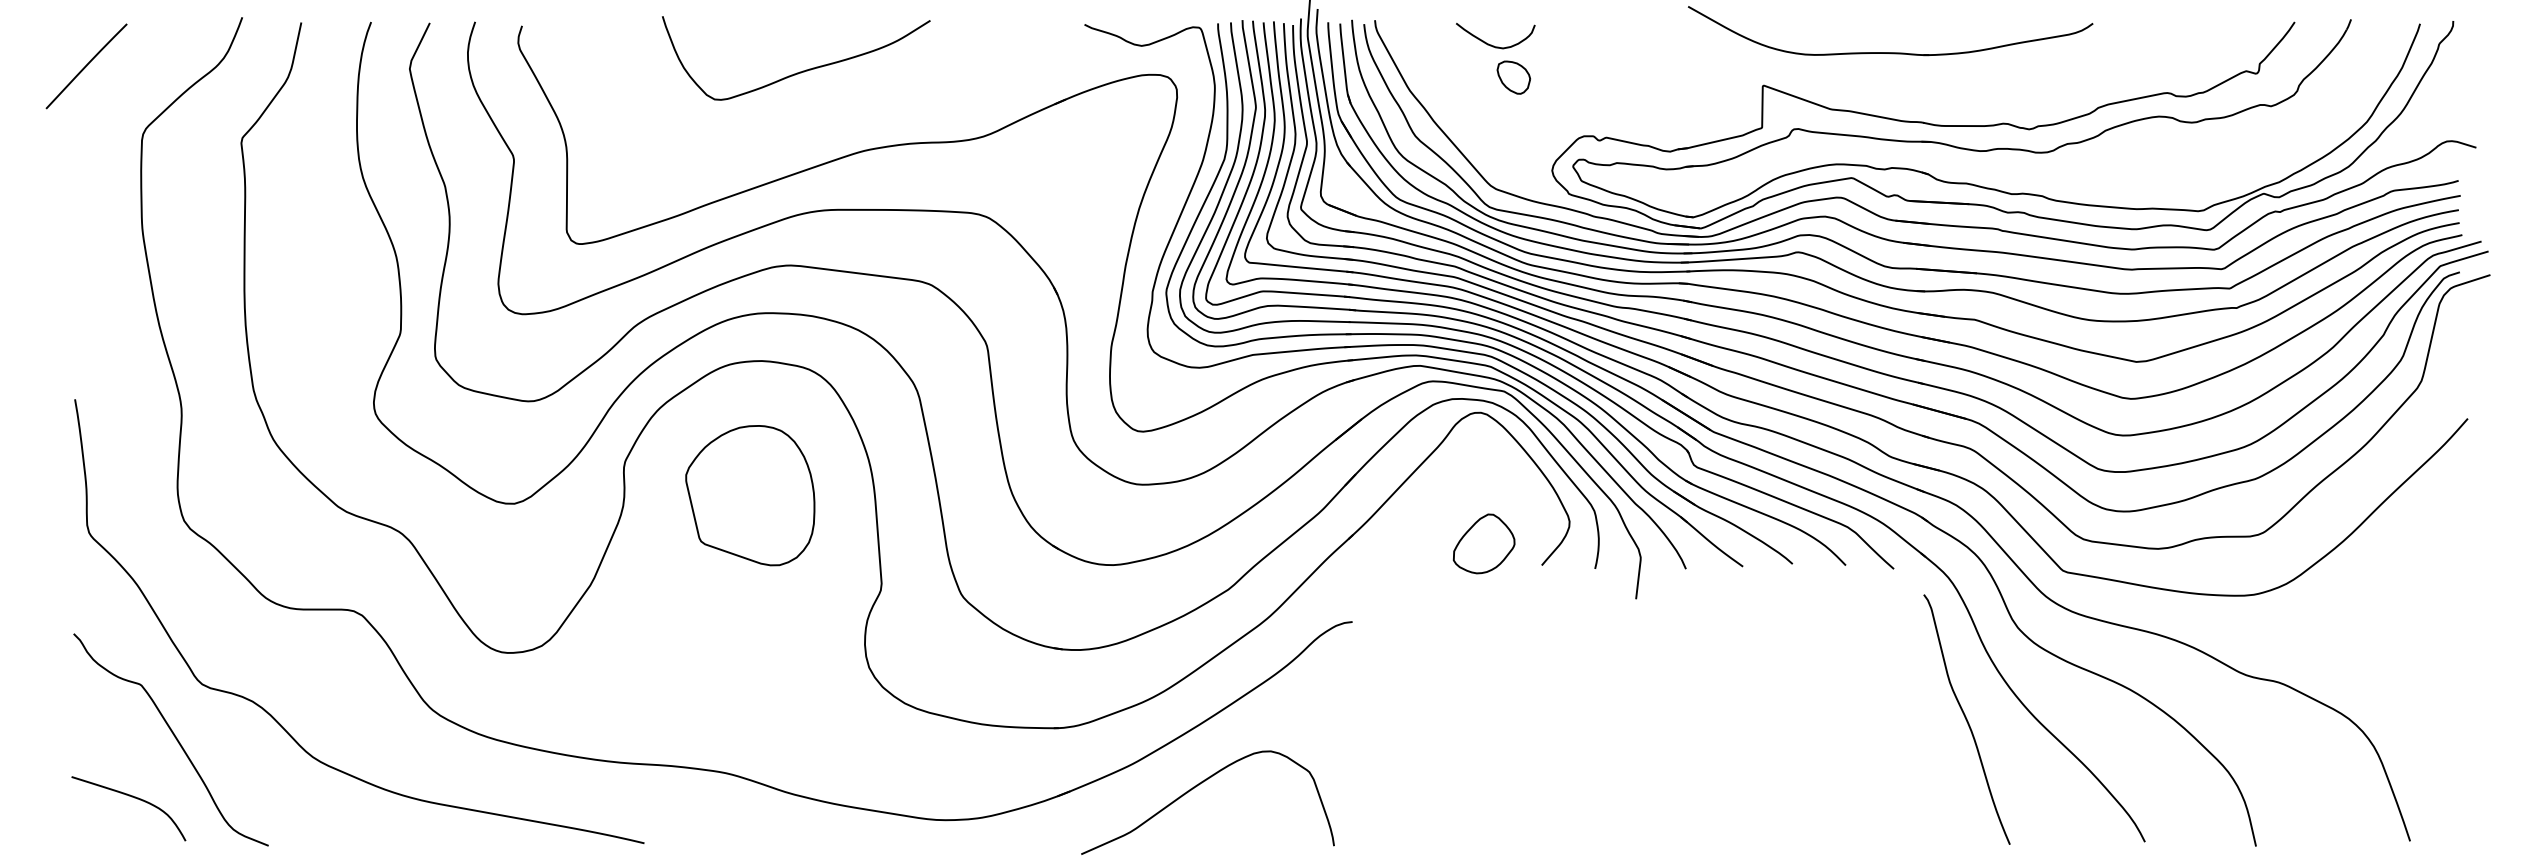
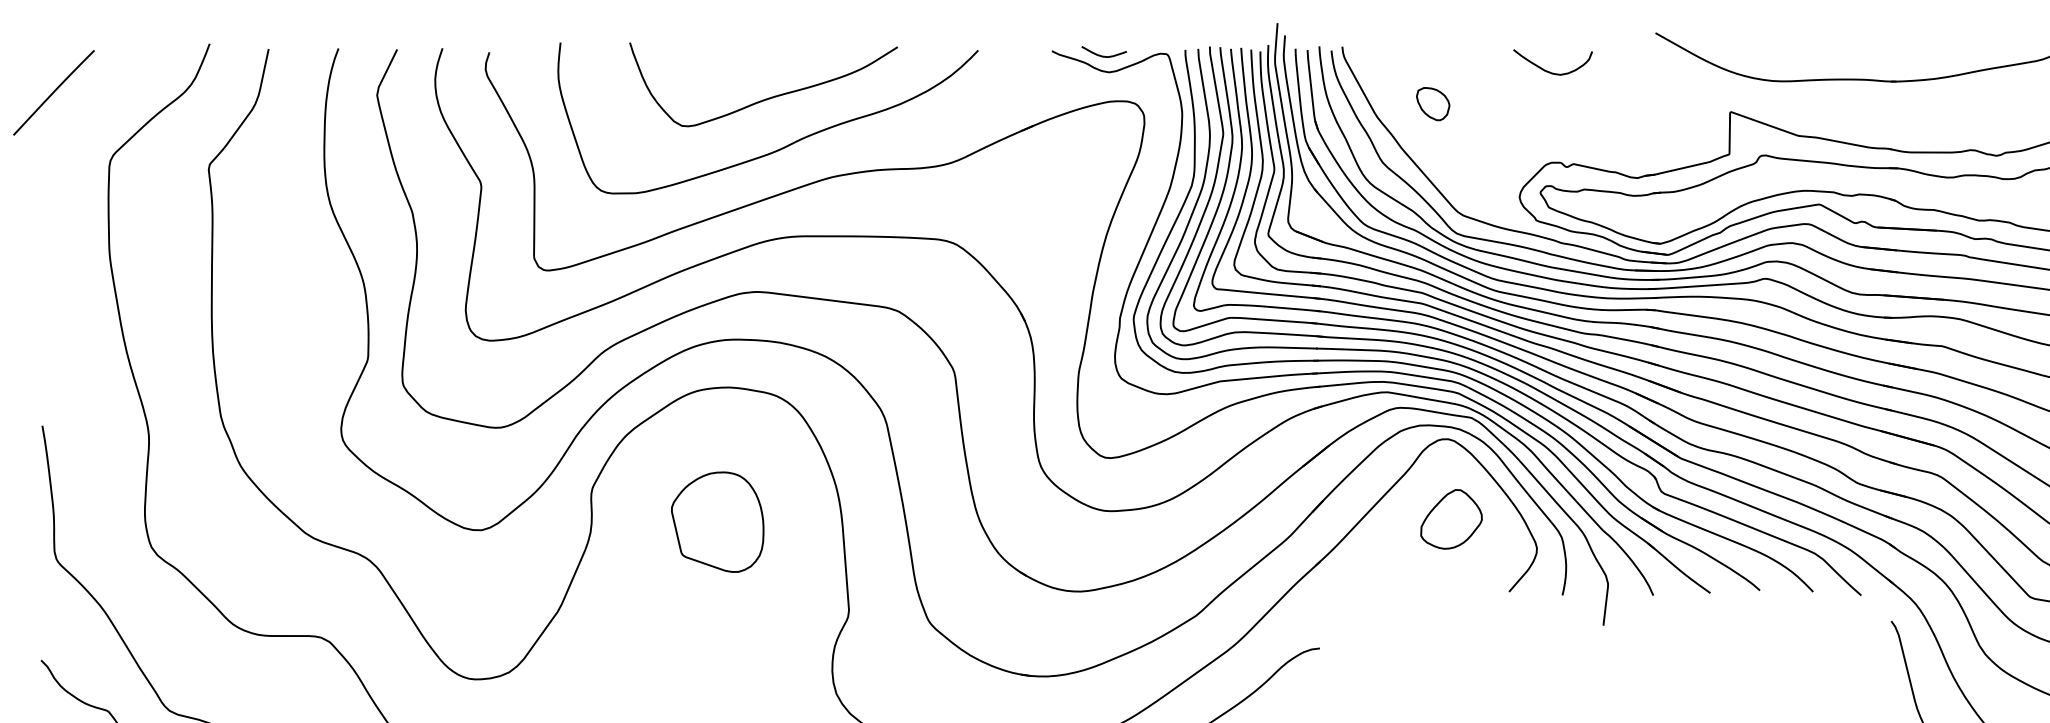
curve: (1136, 29) -> (1103, 55), added
curve: (1491, 44) -> (1548, 70), moved
part: (1513, 77) -> (1432, 103), moved
curve: (815, 120) -> (782, 146), added
part: (750, 495) -> (717, 521), size x0.71
part: (1483, 543) -> (1450, 518), moved

